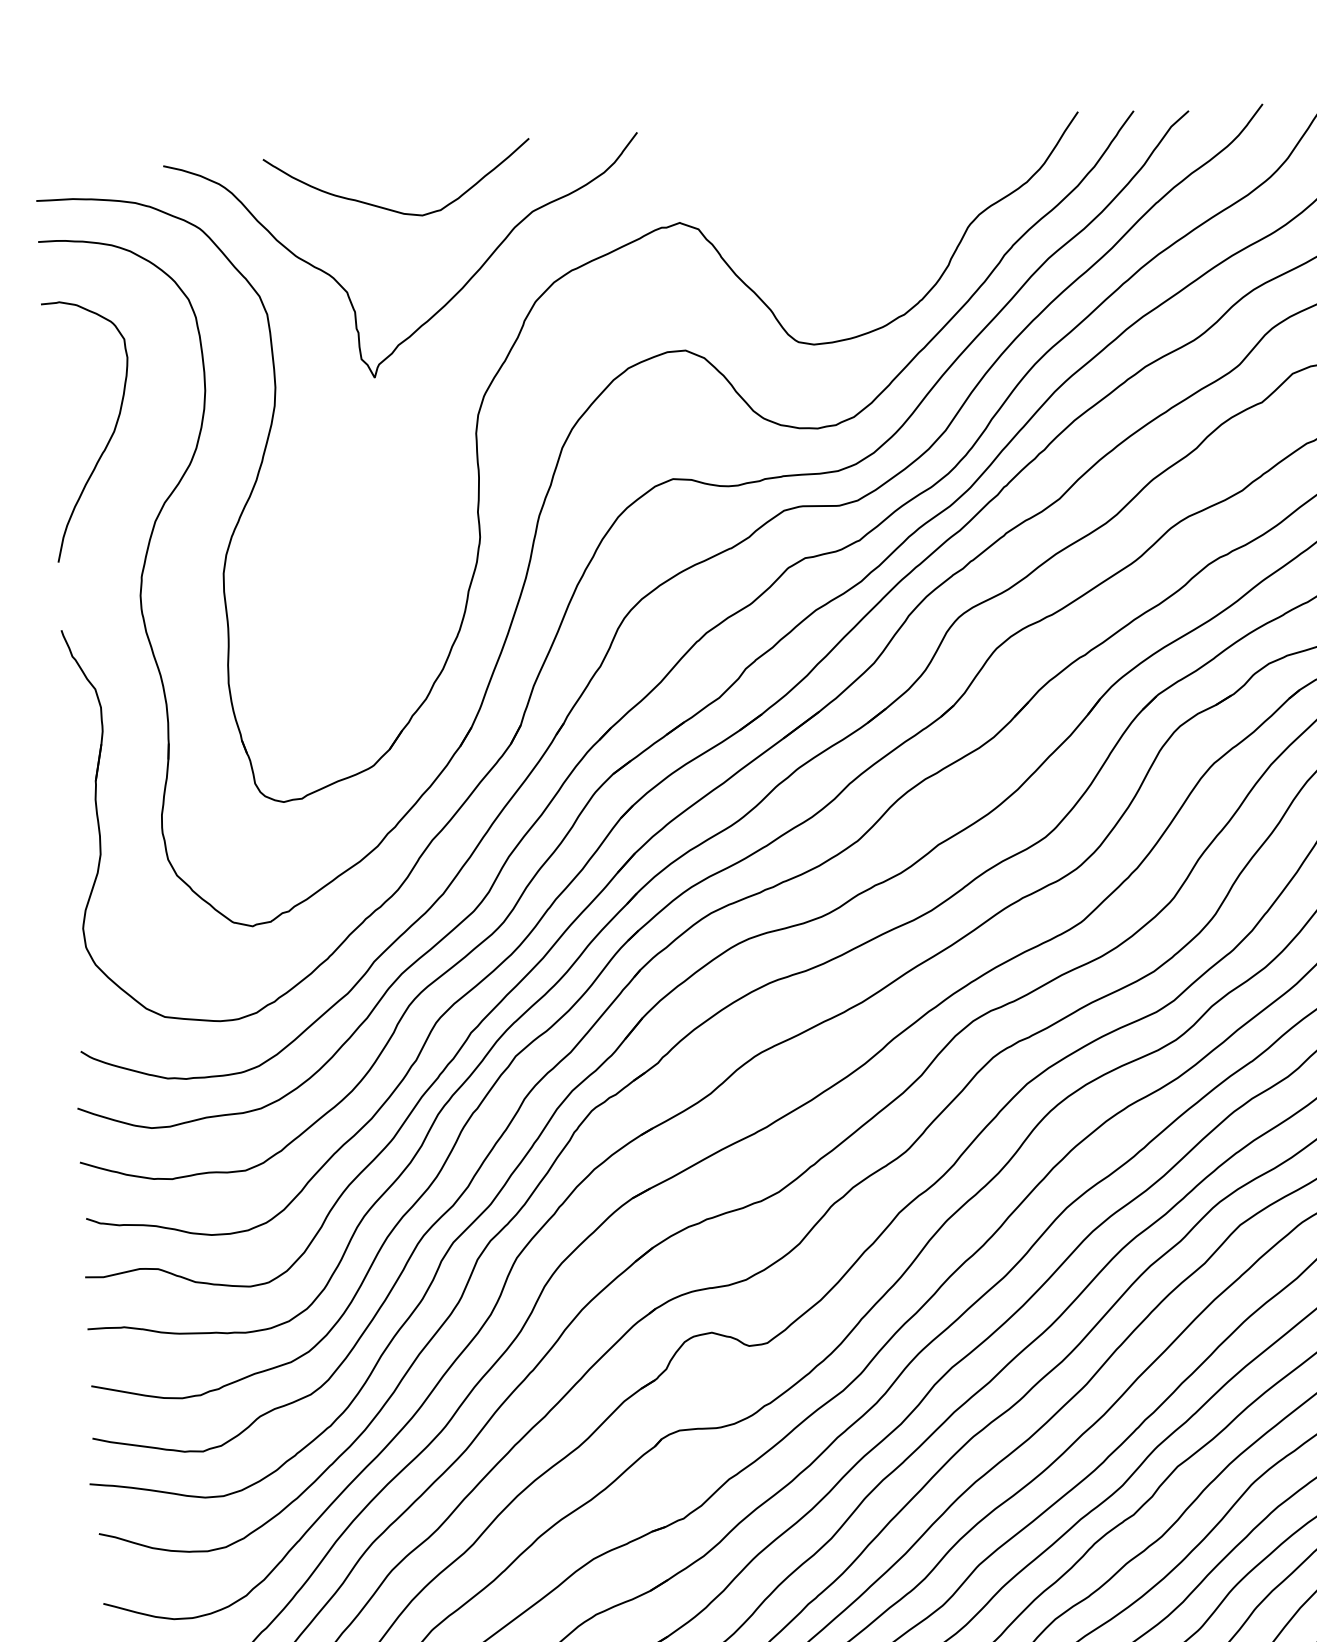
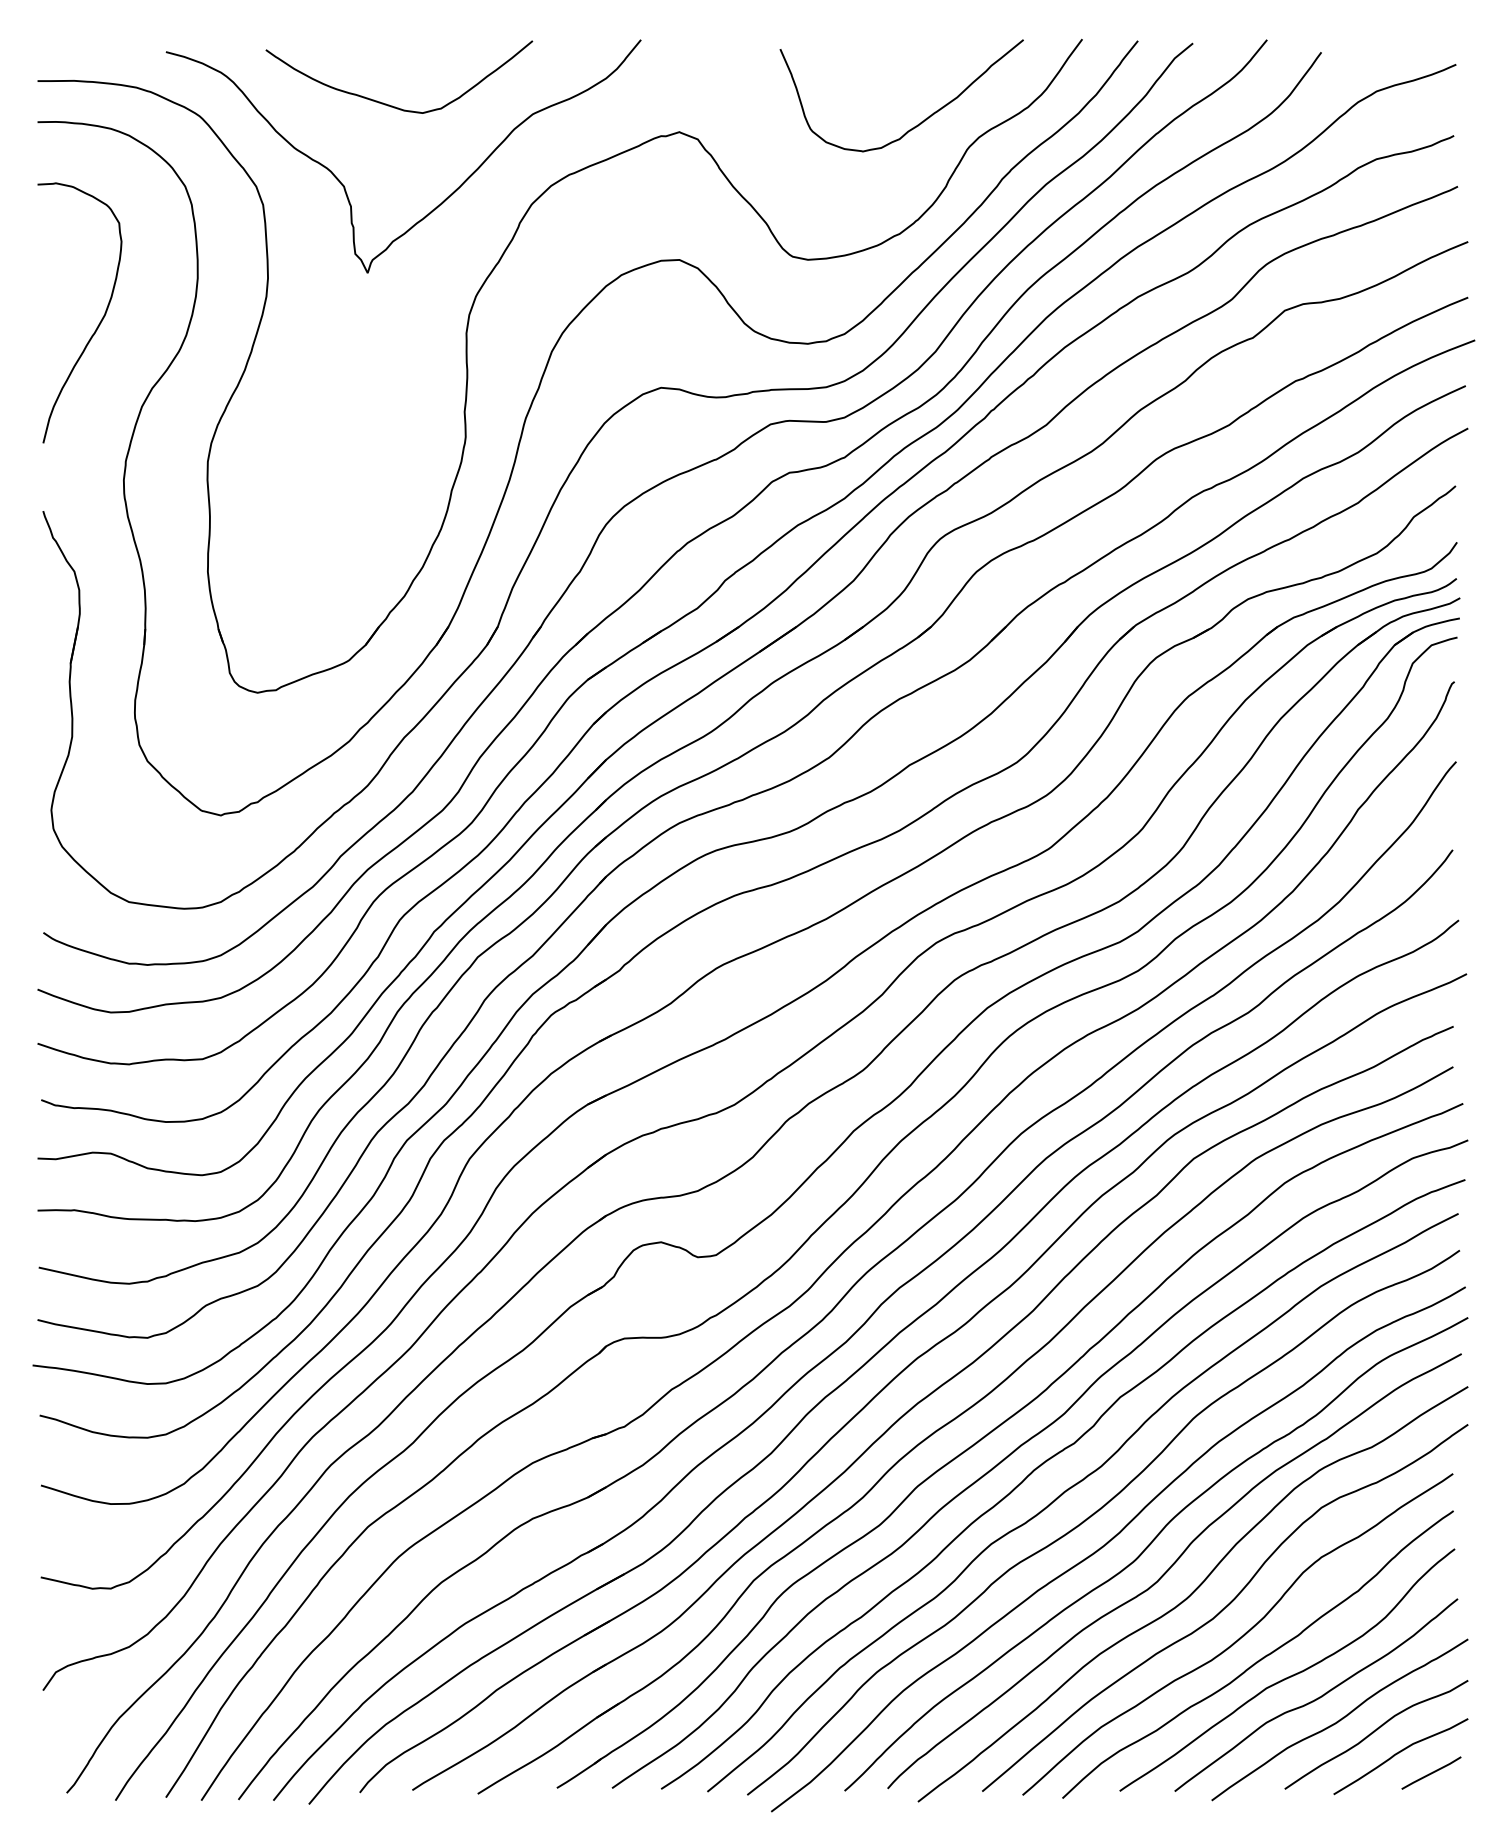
curve: (921, 201) -> (921, 121), added

